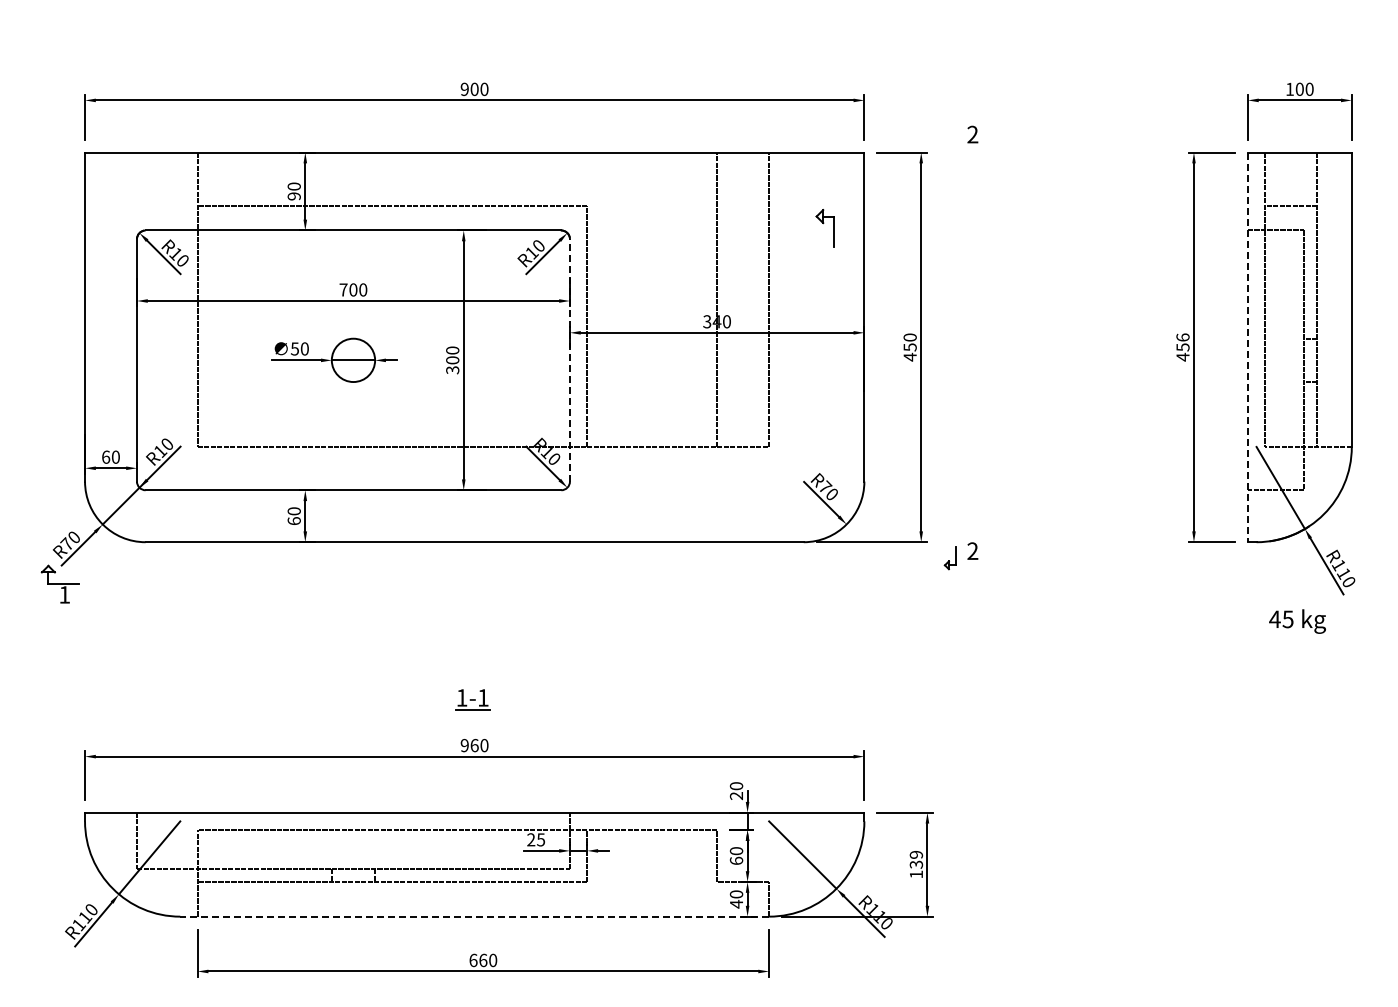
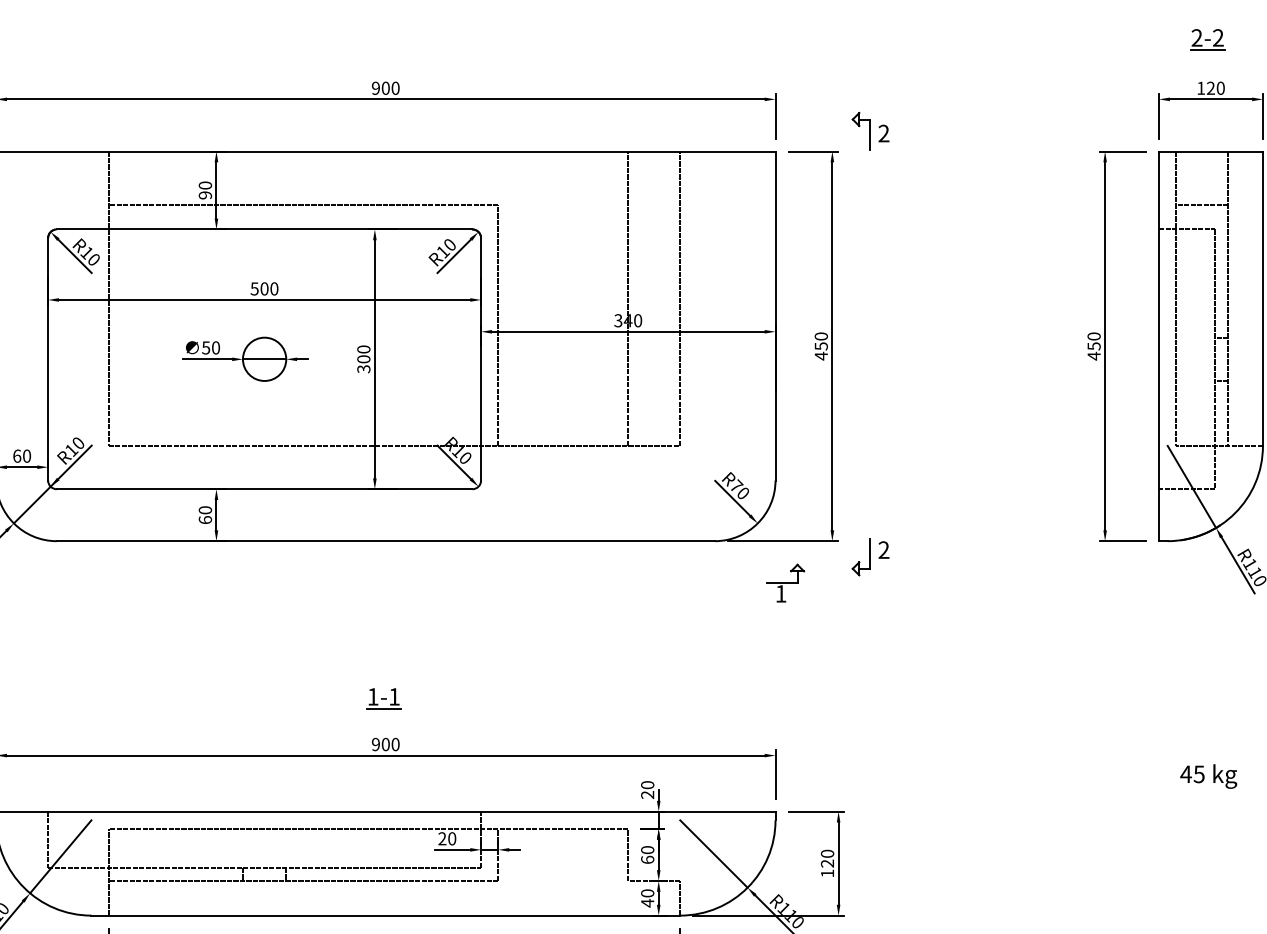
part: (1296, 40) -> (1207, 39), added
text: (1299, 88) -> (1210, 87), 100 -> 120
part: (824, 228) -> (860, 131), moved
text: (343, 289) -> (254, 288), 700 -> 500
text: (1182, 337) -> (1093, 336), 456 -> 450
line: (1247, 347) -> (1158, 346), dashed -> solid
line: (569, 359) -> (480, 358), dashed -> solid
part: (949, 558) -> (860, 557), size x1.67
part: (874, 583) -> (785, 582), added
text: (1297, 621) -> (1208, 776), moved
text: (474, 745) -> (385, 744), 960 -> 900
text: (541, 839) -> (452, 838), 25 -> 20
text: (916, 859) -> (827, 858), 139 -> 120
line: (474, 916) -> (385, 915), dashed -> solid

